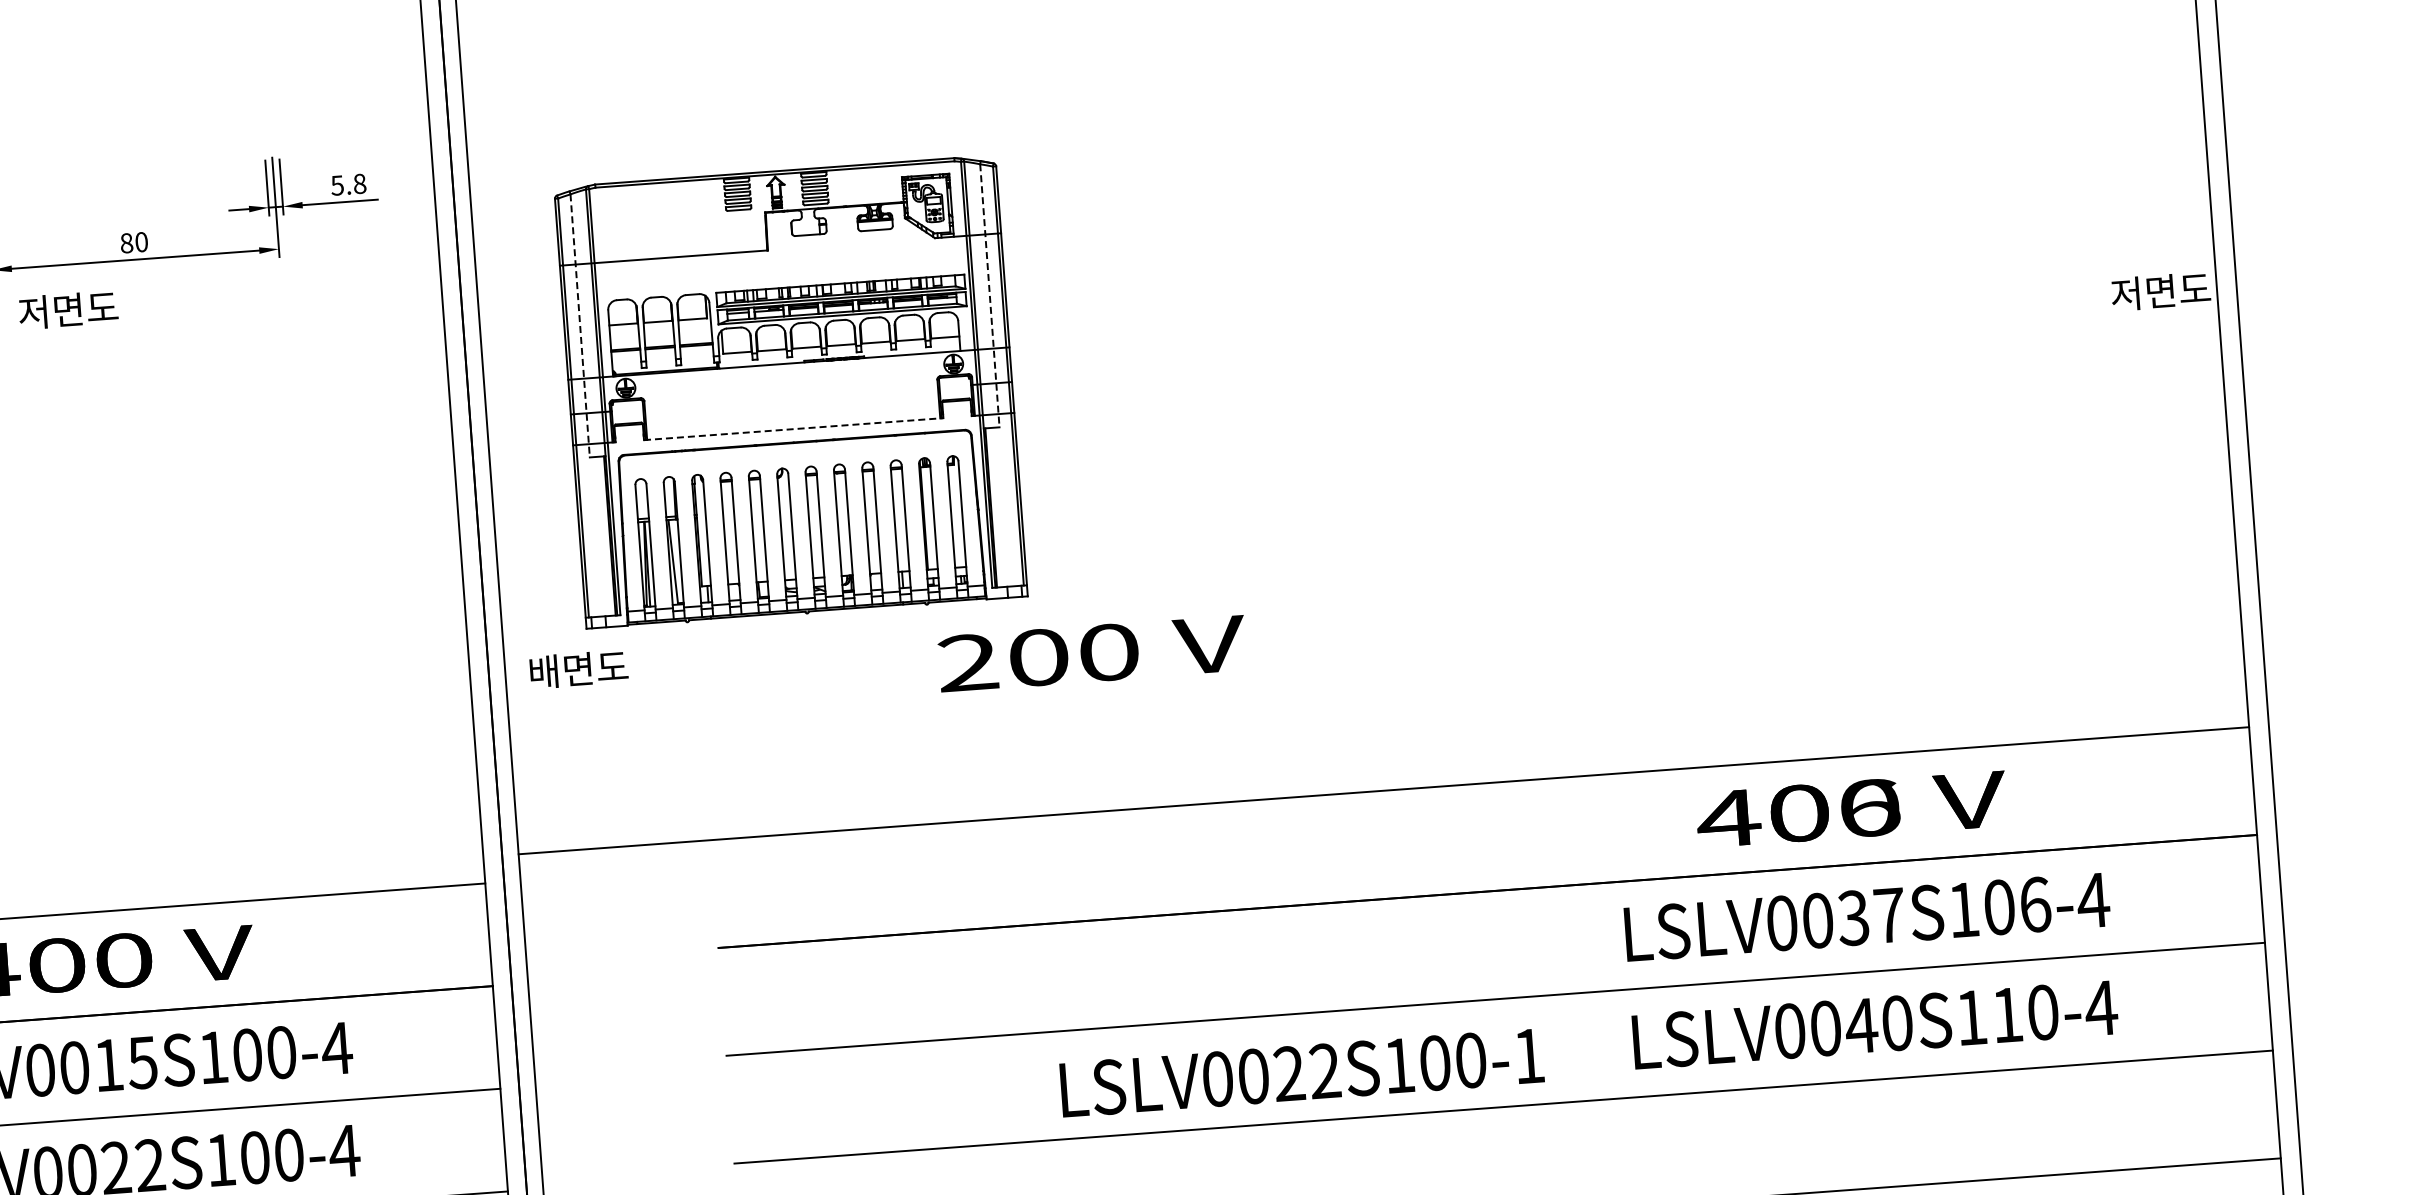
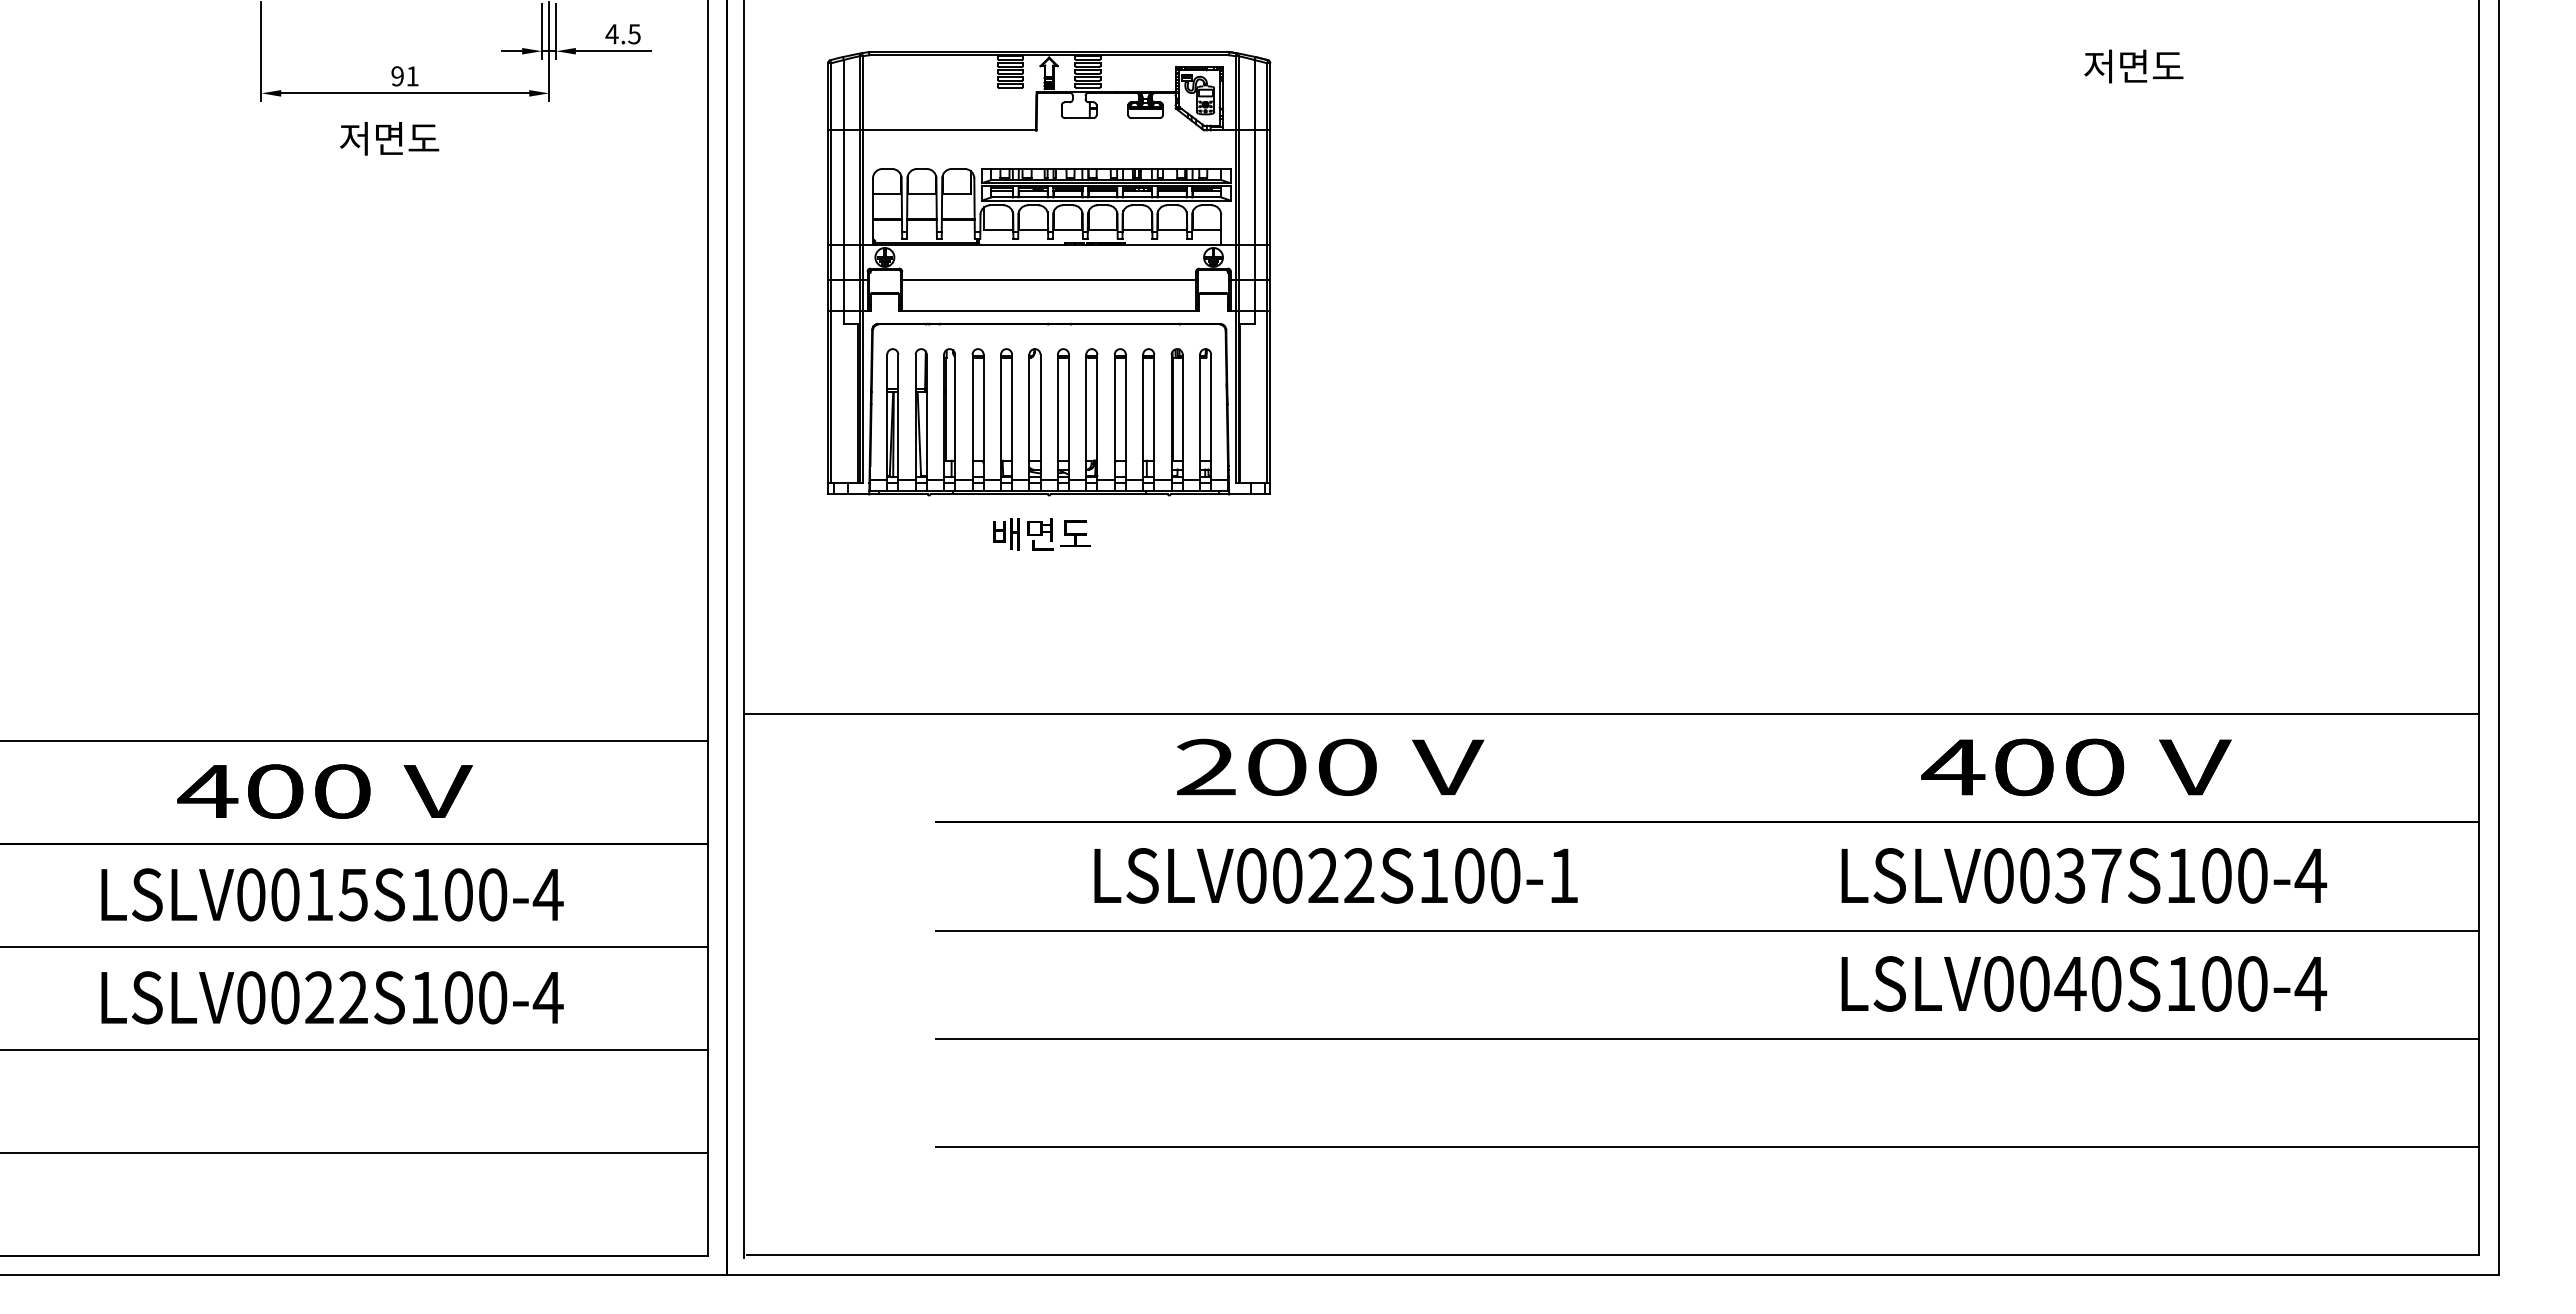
text: (347, 185) -> (622, 34), 5.8 -> 4.5
text: (133, 242) -> (404, 76), 80 -> 91
text: (2160, 291) -> (2133, 66), moved
line: (989, 295) -> (1254, 191), dashed -> solid
text: (68, 309) -> (389, 138), moved
line: (579, 325) -> (843, 191), dashed -> solid
line: (790, 398) -> (1048, 279), added
line: (793, 429) -> (1049, 310), dashed -> solid
text: (1092, 652) -> (1330, 766), moved
text: (579, 669) -> (1041, 534), moved
text: (1870, 807) -> (2095, 766), 406 -> 400
text: (2035, 904) -> (2252, 875), LSLV0037S106-4 -> LSLV0037S100-4
text: (2007, 1014) -> (2216, 983), LSLV0040S110-4 -> LSLV0040S100-4
text: (1301, 1072) -> (1335, 875), moved

